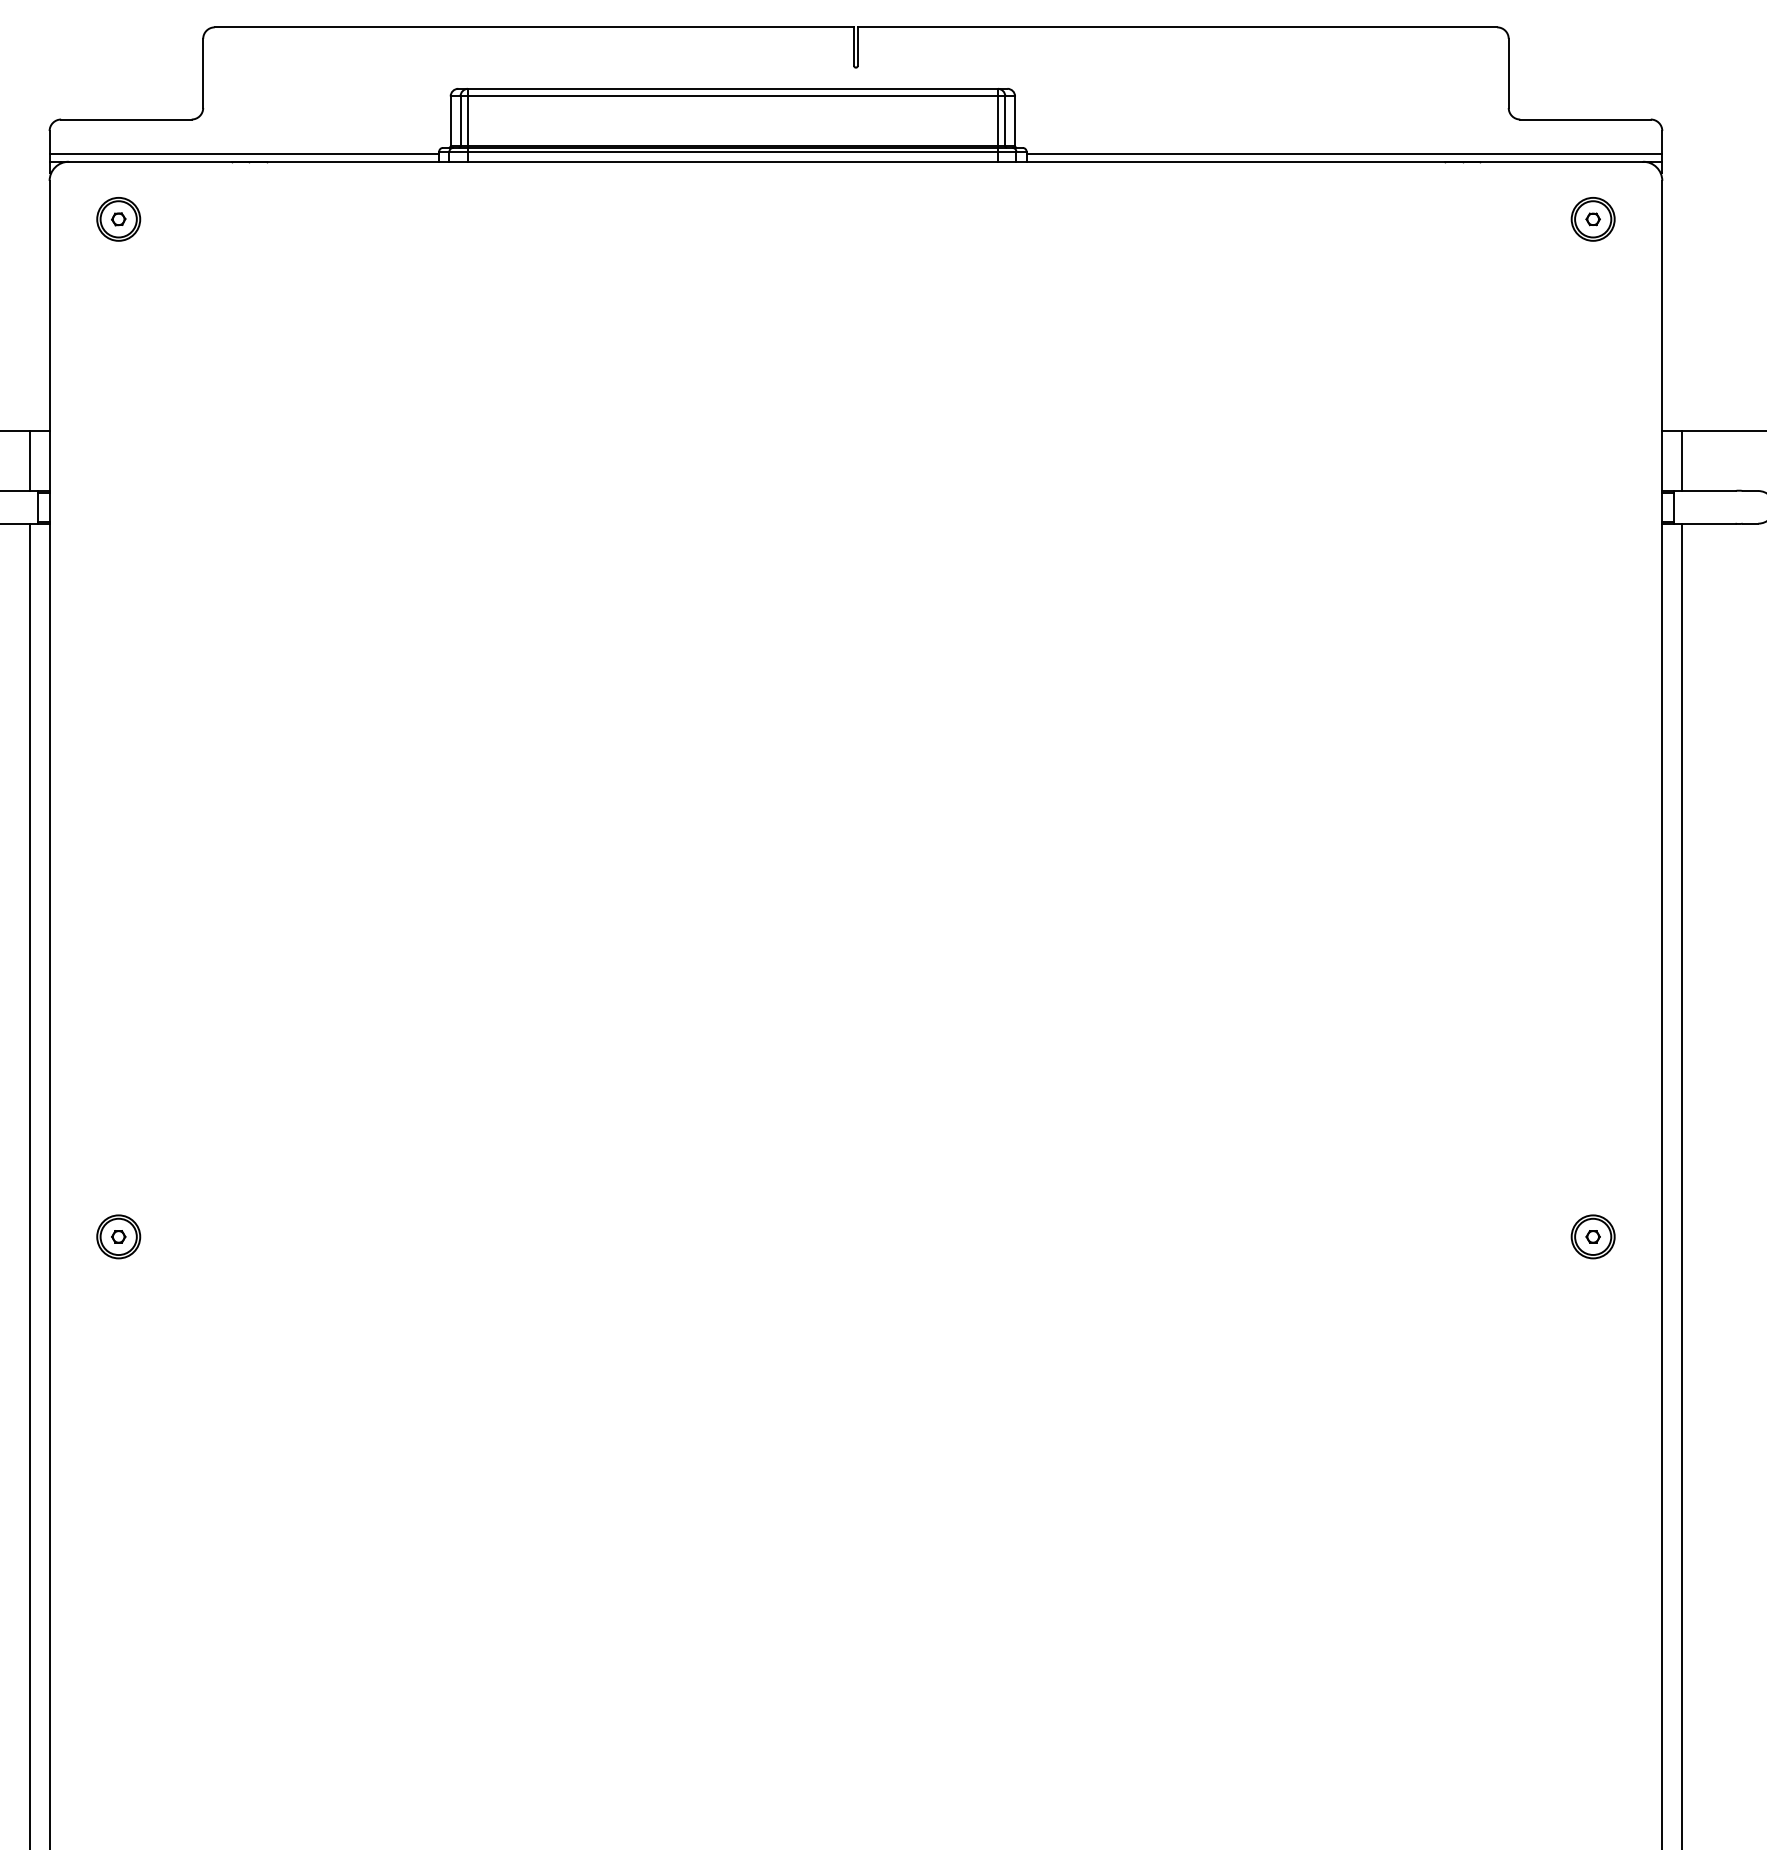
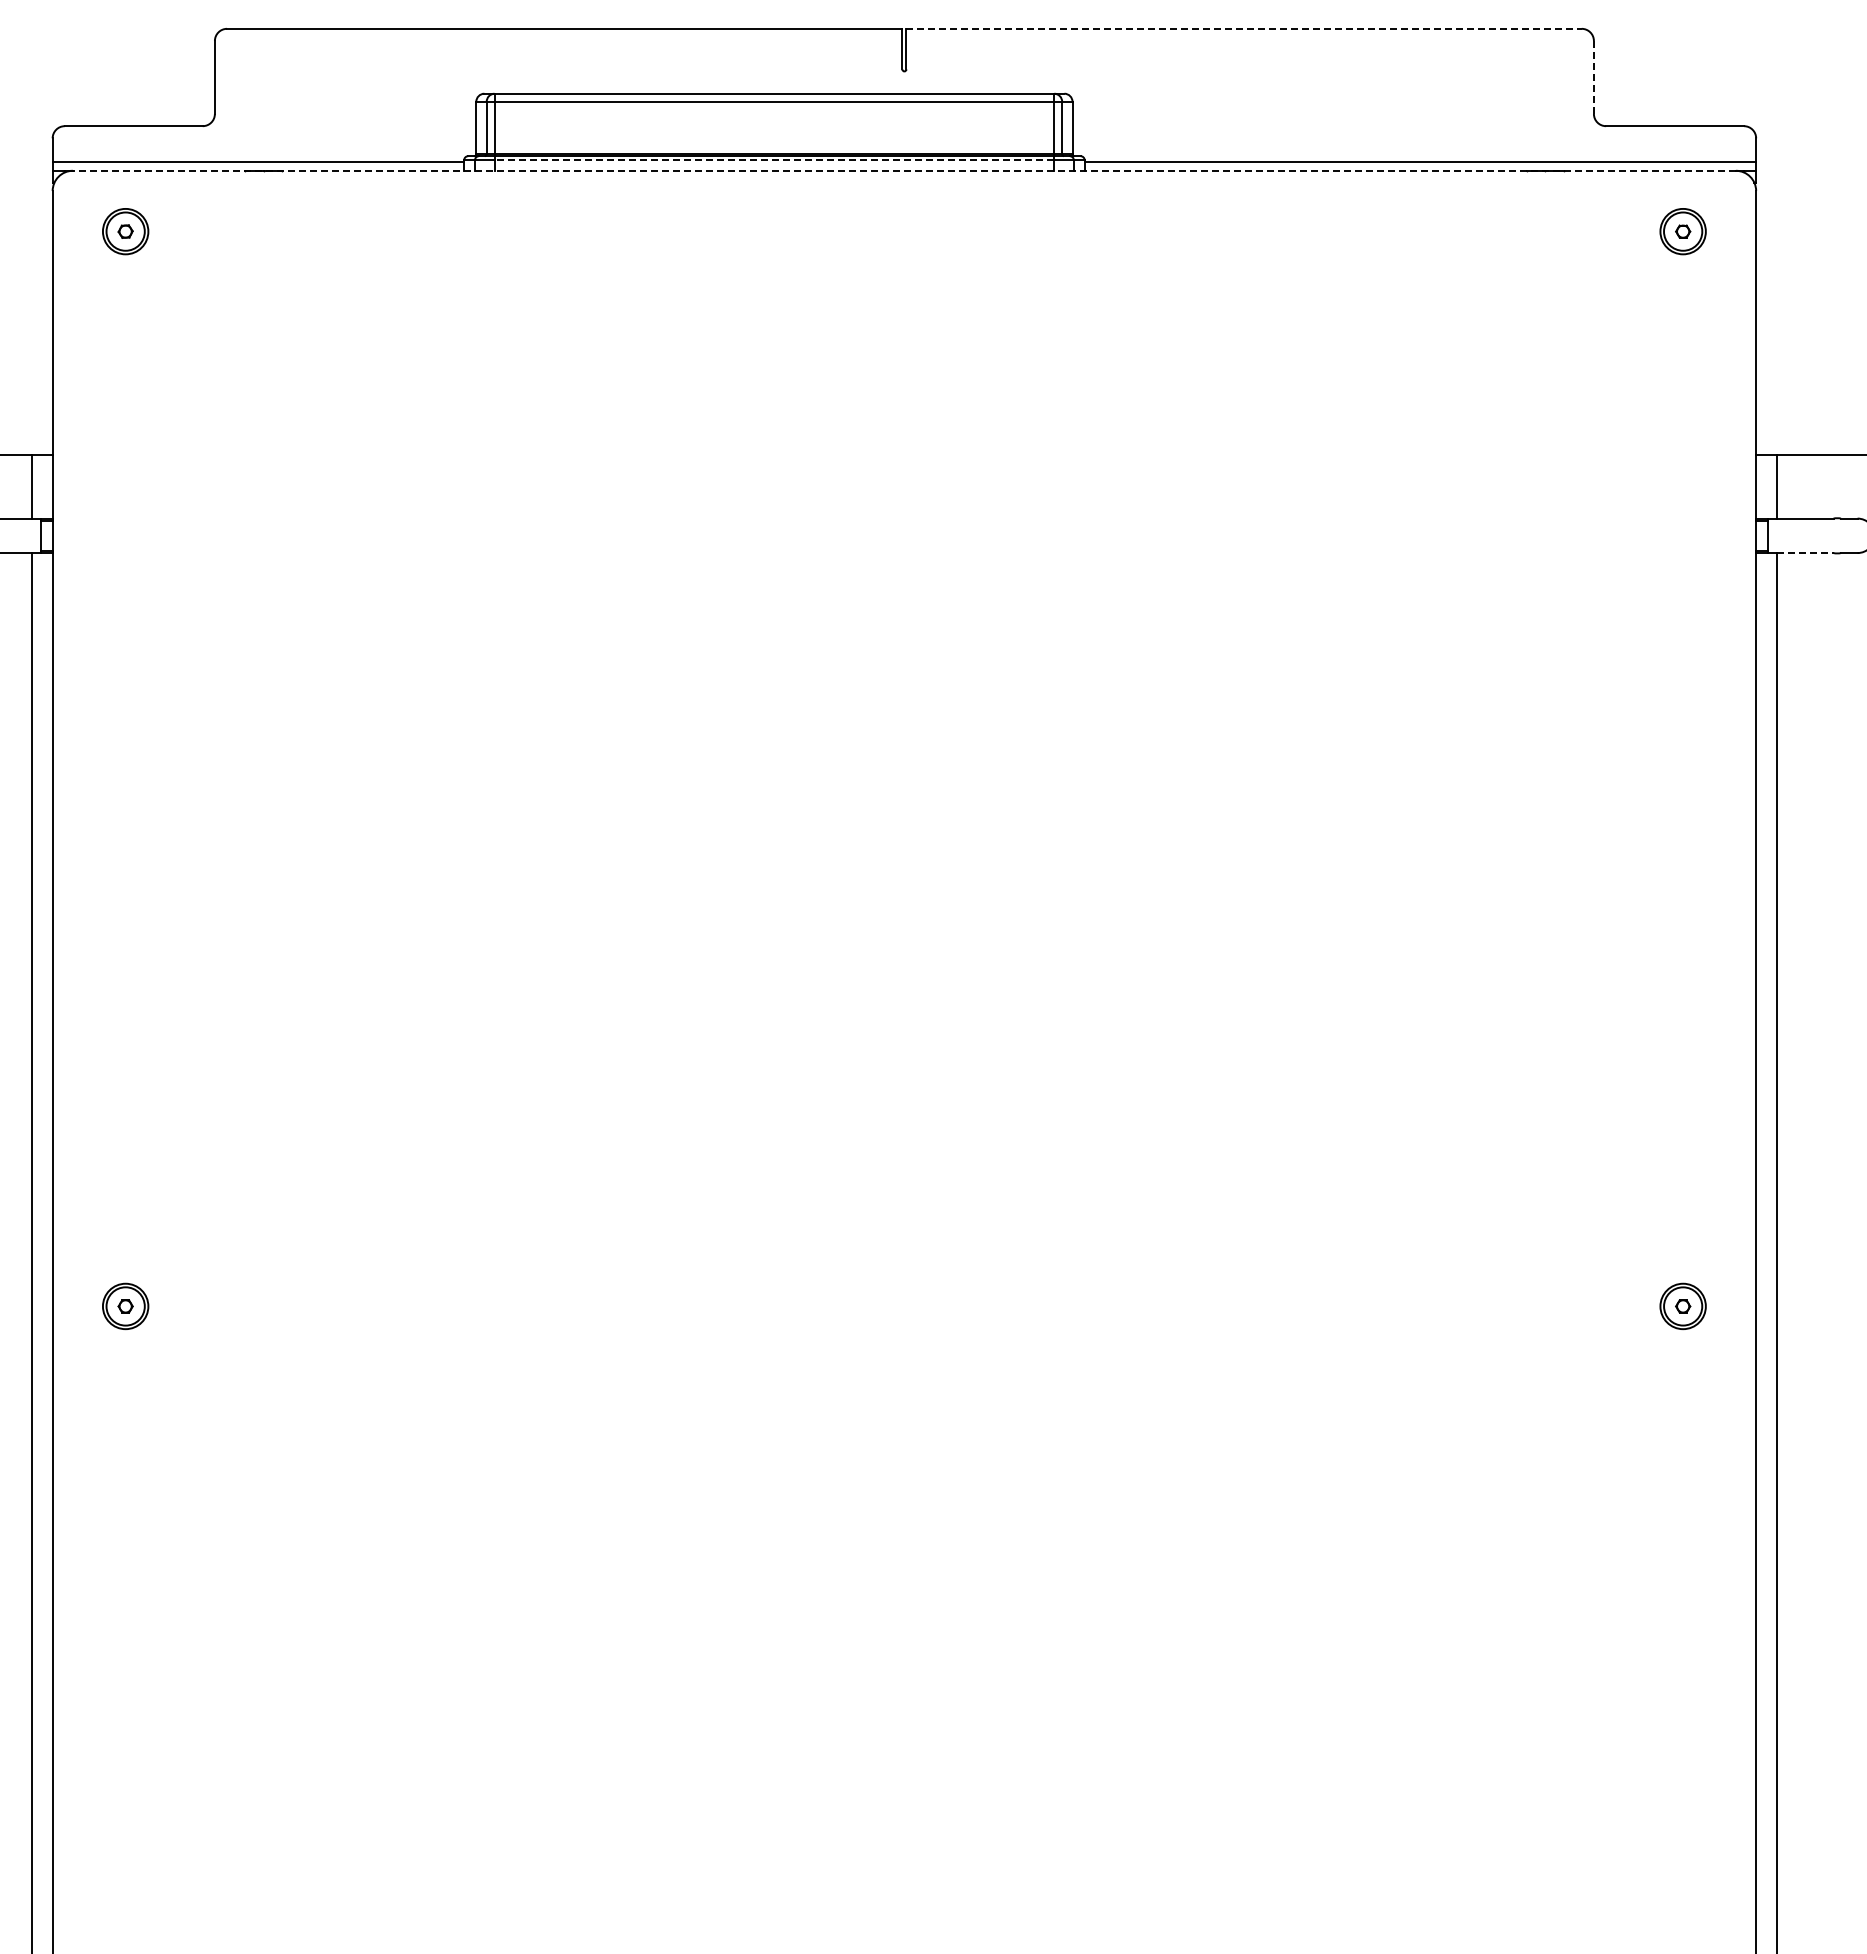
line: (1177, 27) -> (1244, 28), solid -> dashed
line: (1508, 73) -> (1593, 77), solid -> dashed
line: (732, 152) -> (774, 160), solid -> dashed
line: (855, 161) -> (903, 170), solid -> dashed
line: (1709, 524) -> (1805, 553), solid -> dashed

